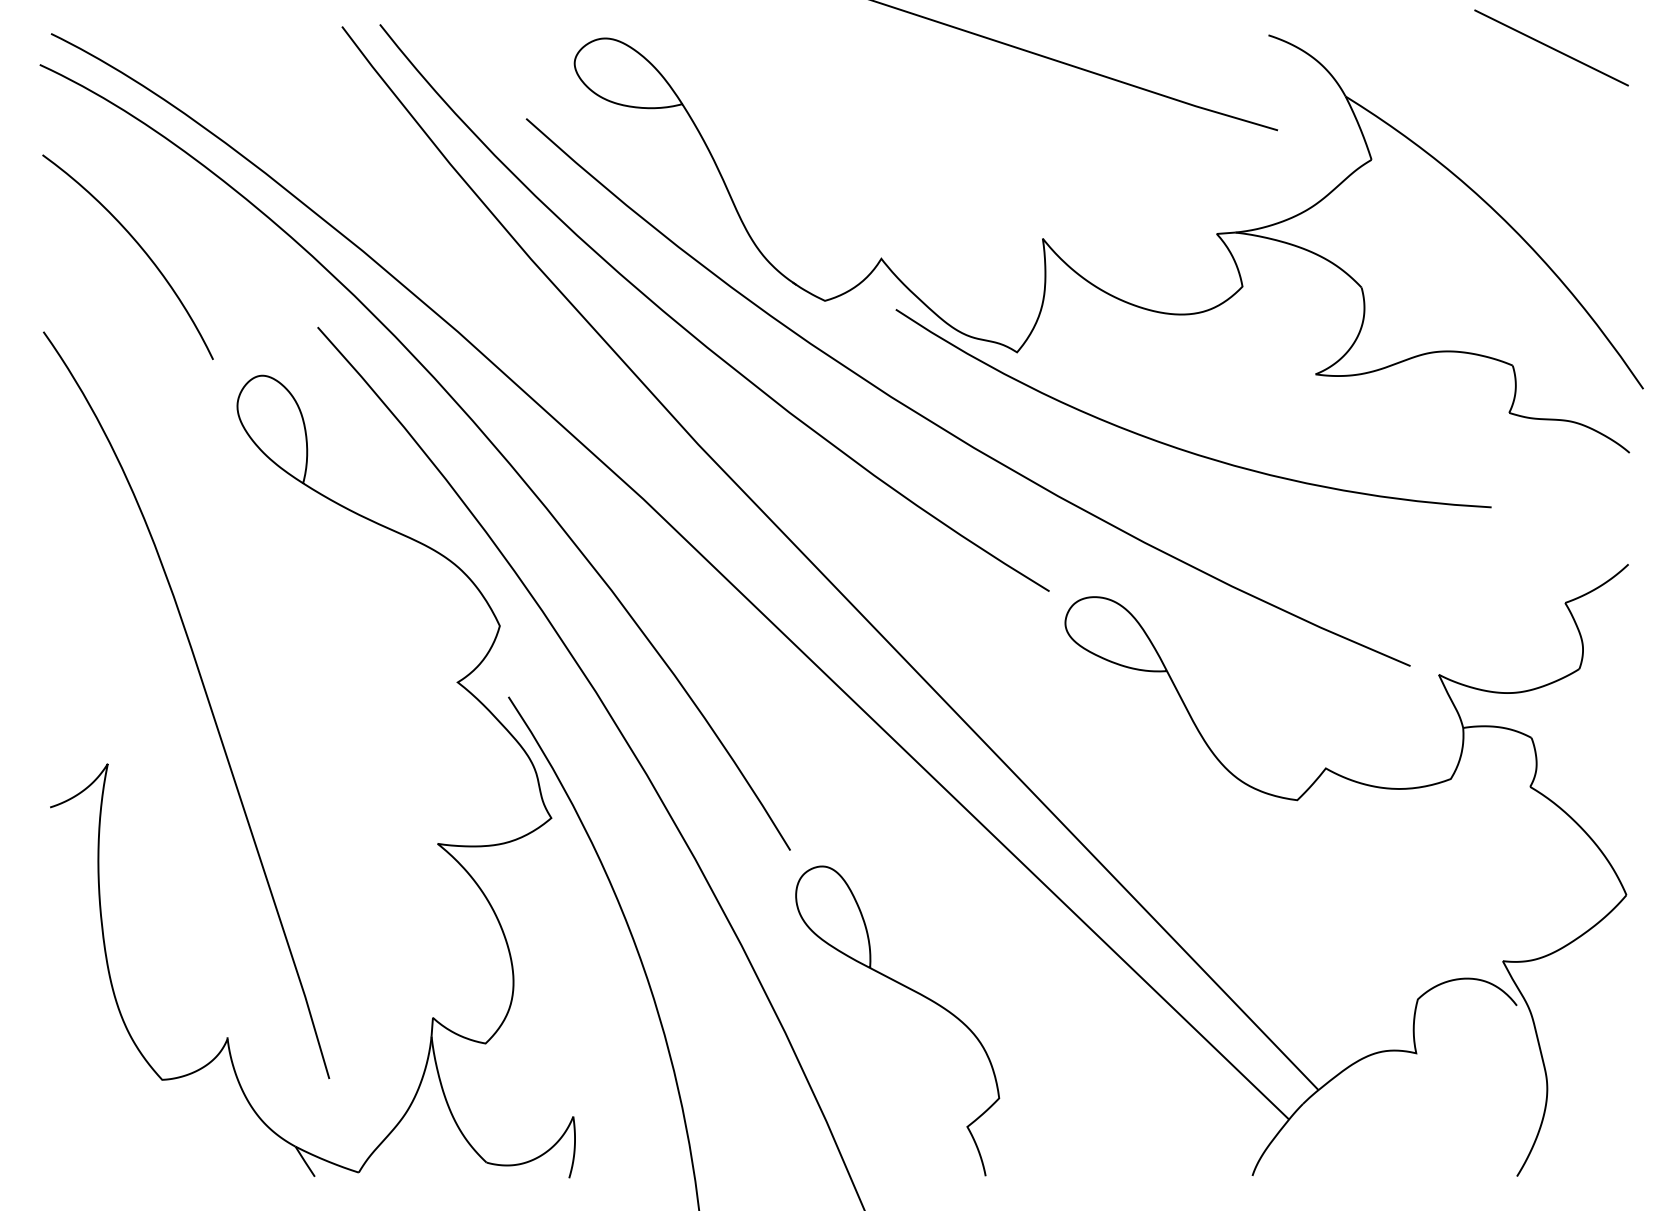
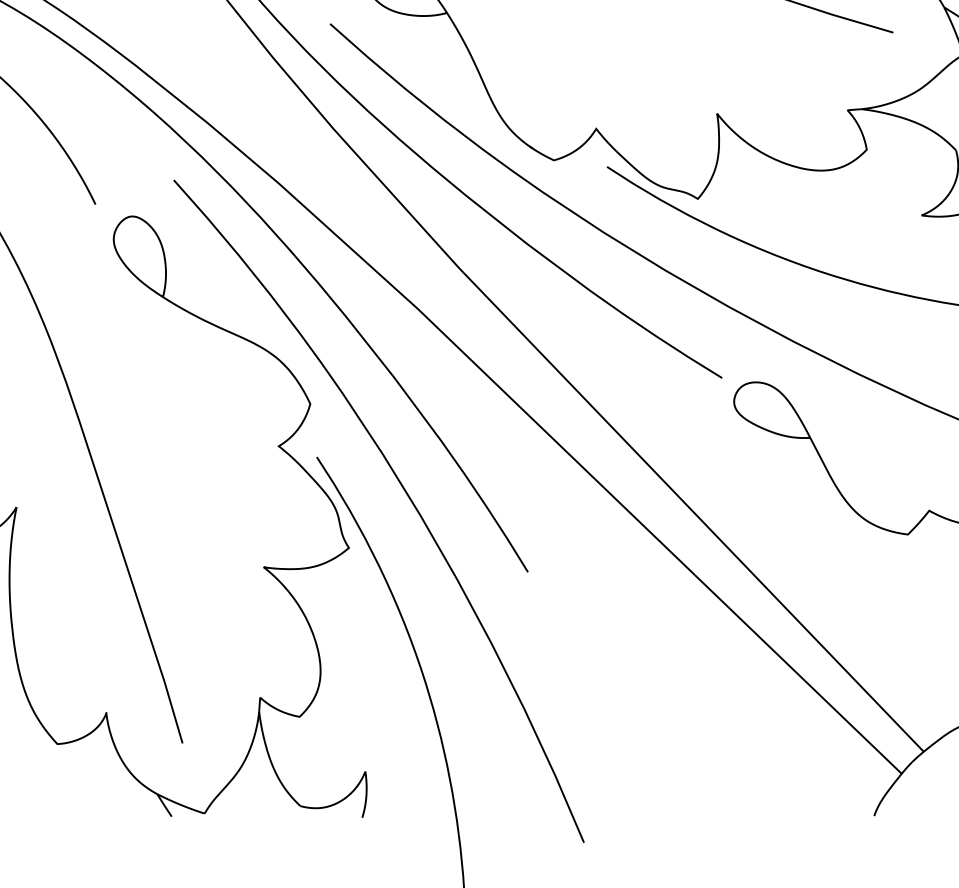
curve: (912, 991) -> (619, 677), removed

